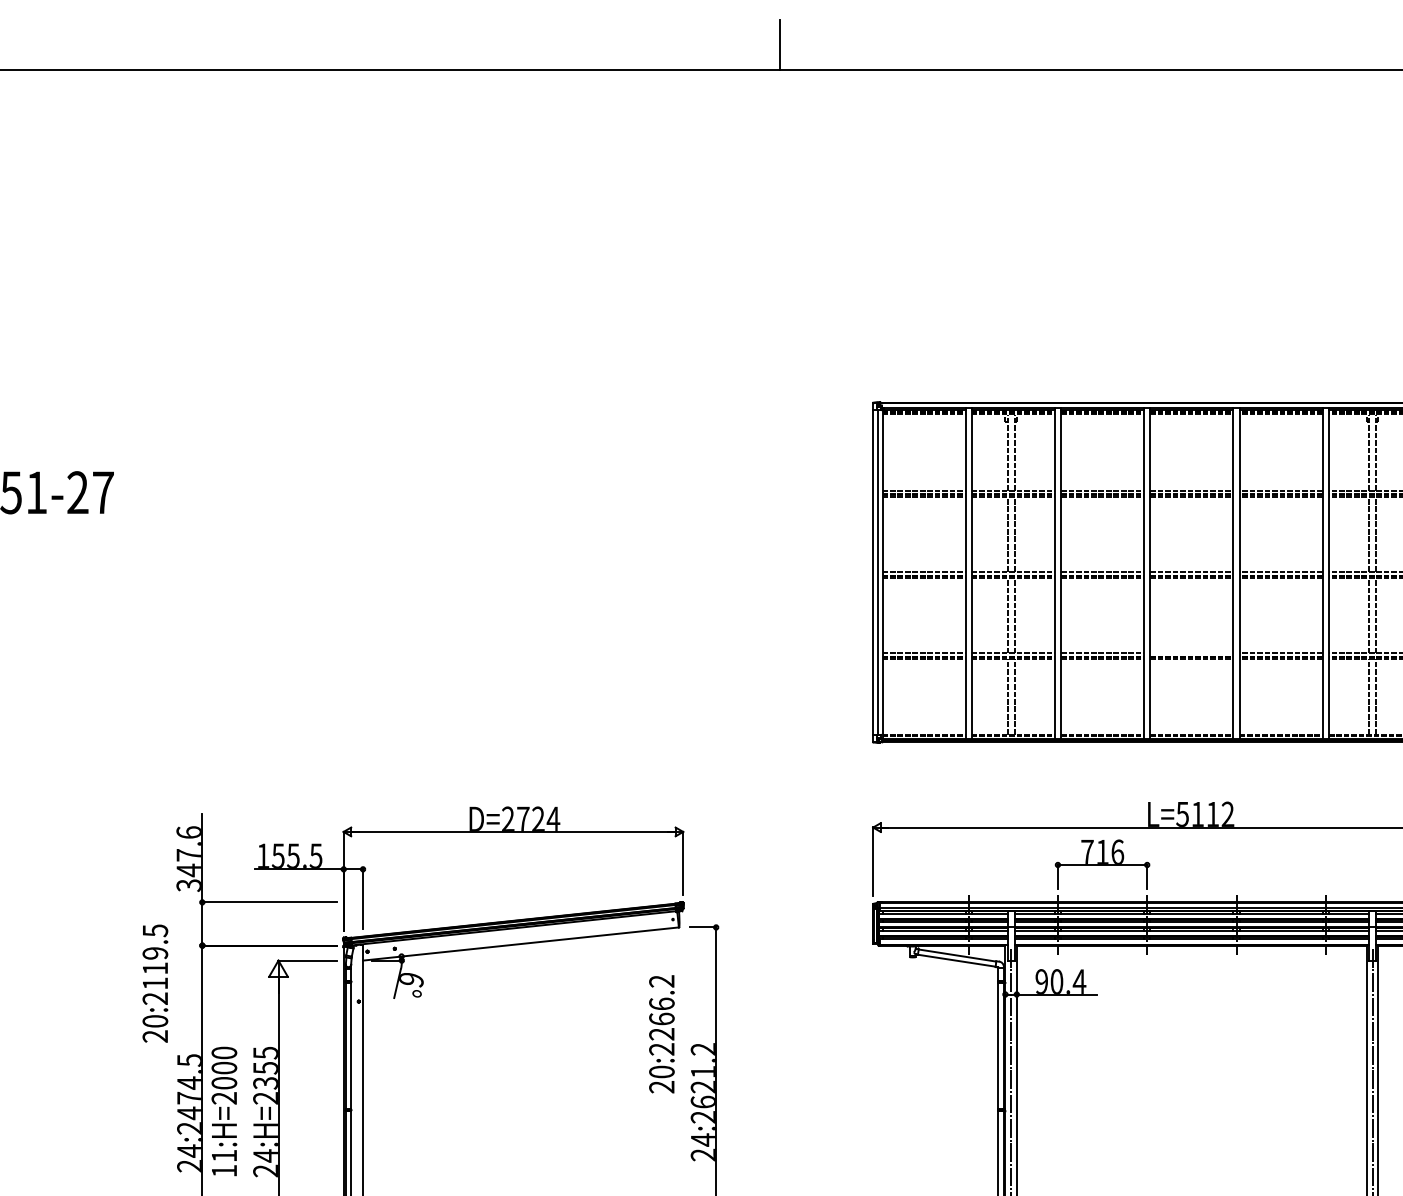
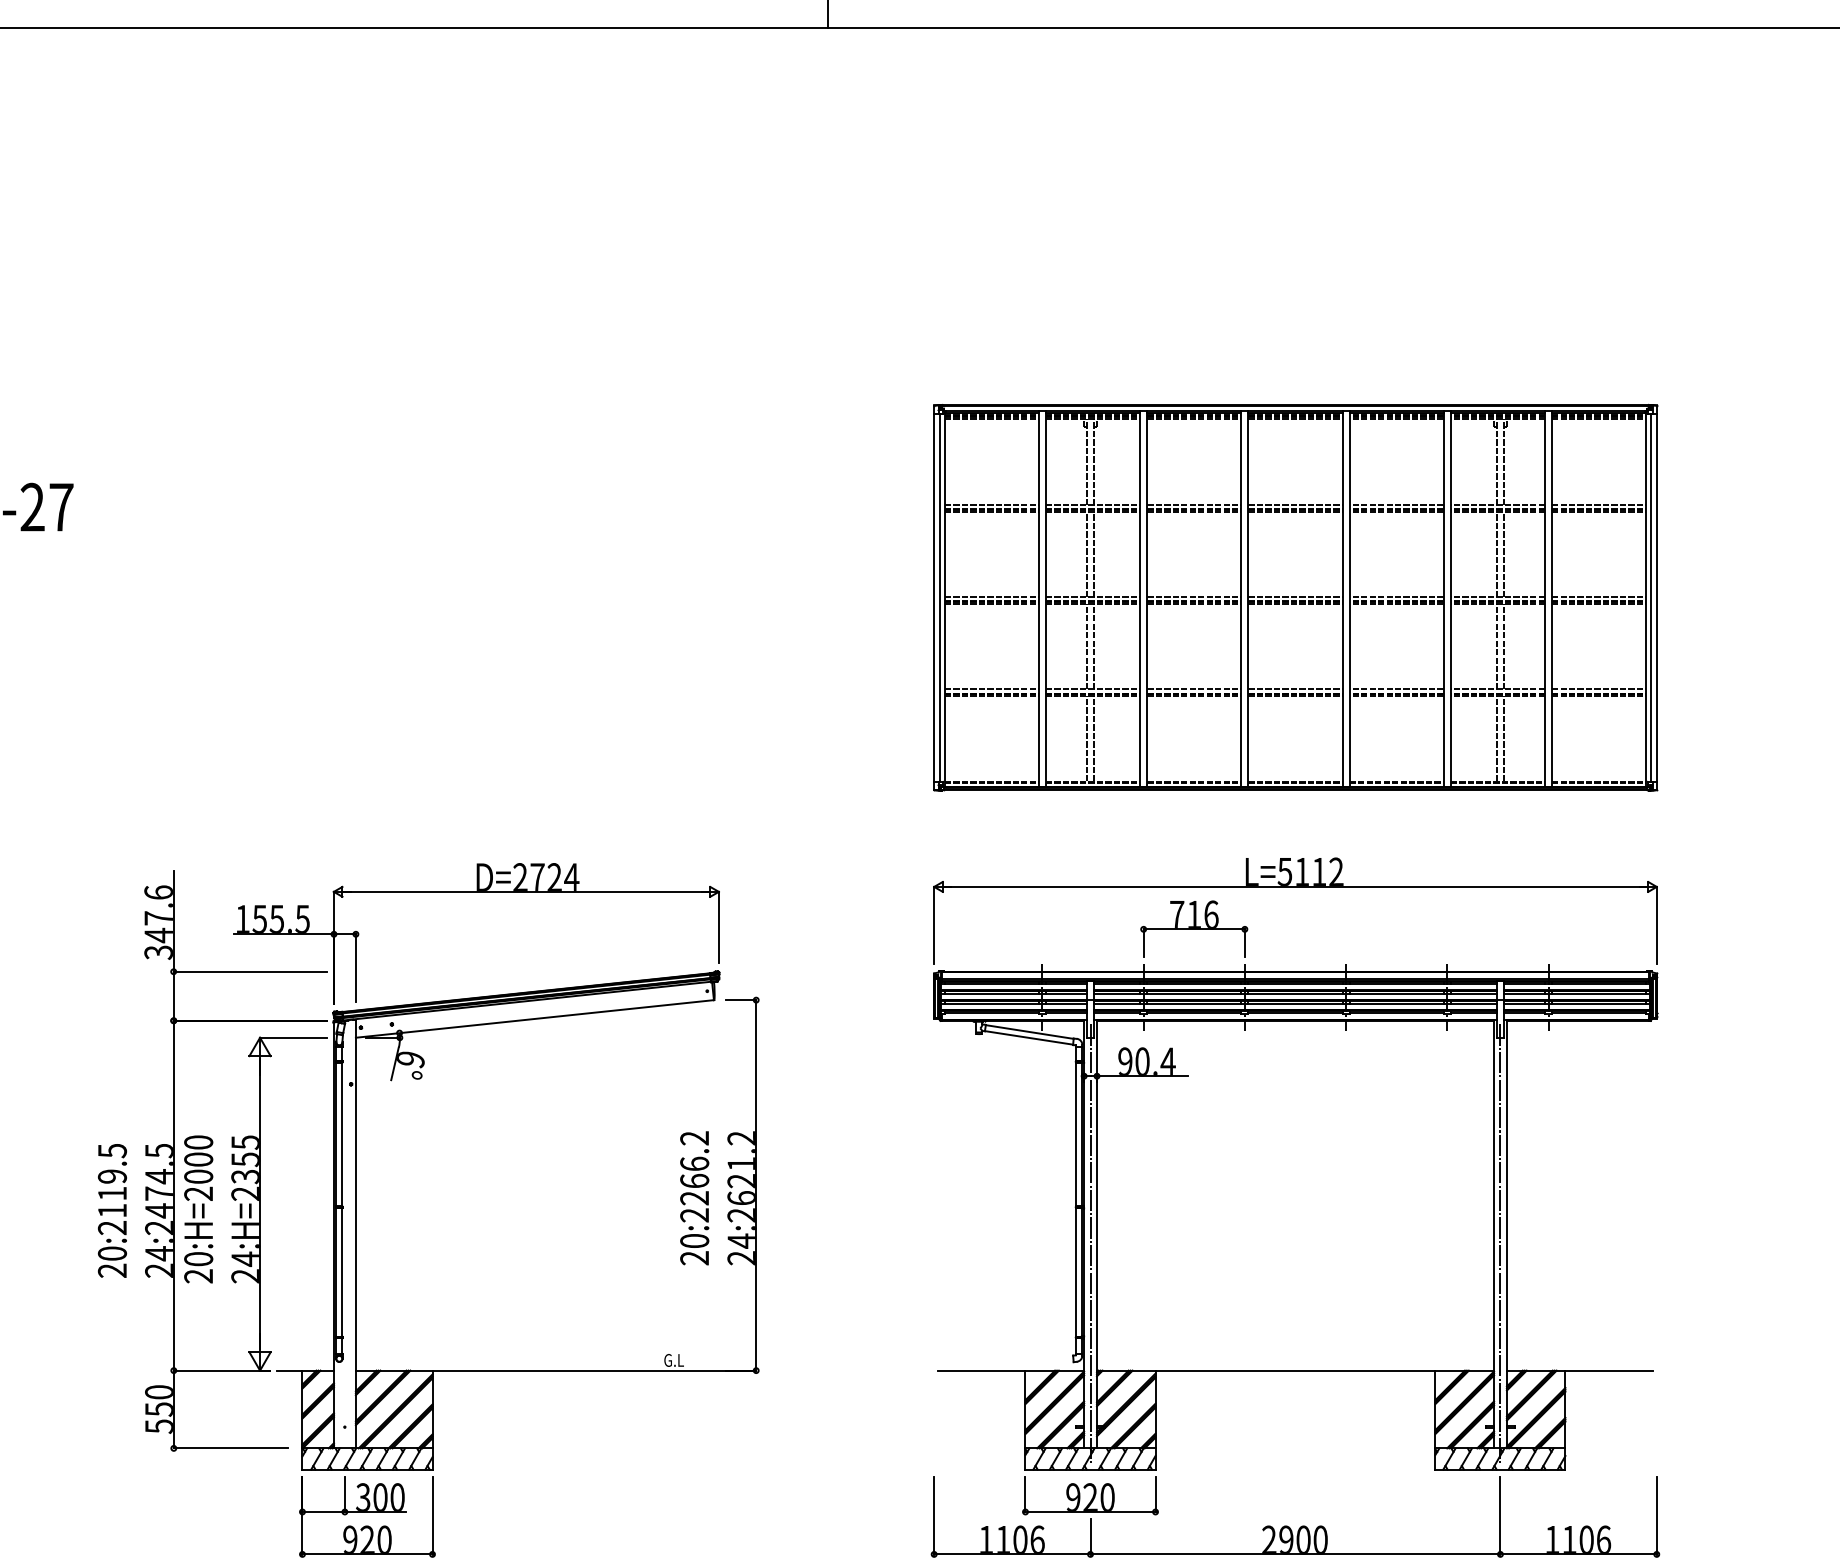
line: (1191, 653) -> (1295, 689), added
text: (154, 983) -> (111, 1210), moved
text: (661, 1034) -> (694, 1198), moved
text: (224, 1163) -> (198, 1267), 11:H=2000 -> 20:H=2000

